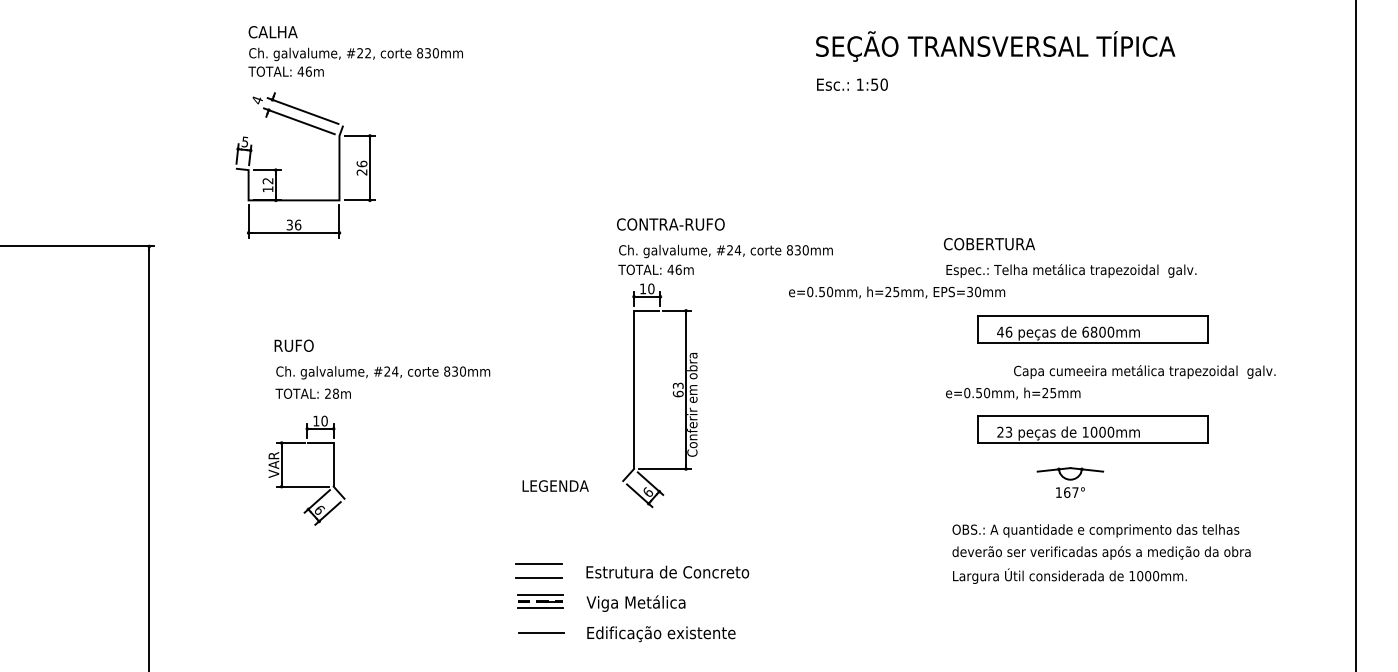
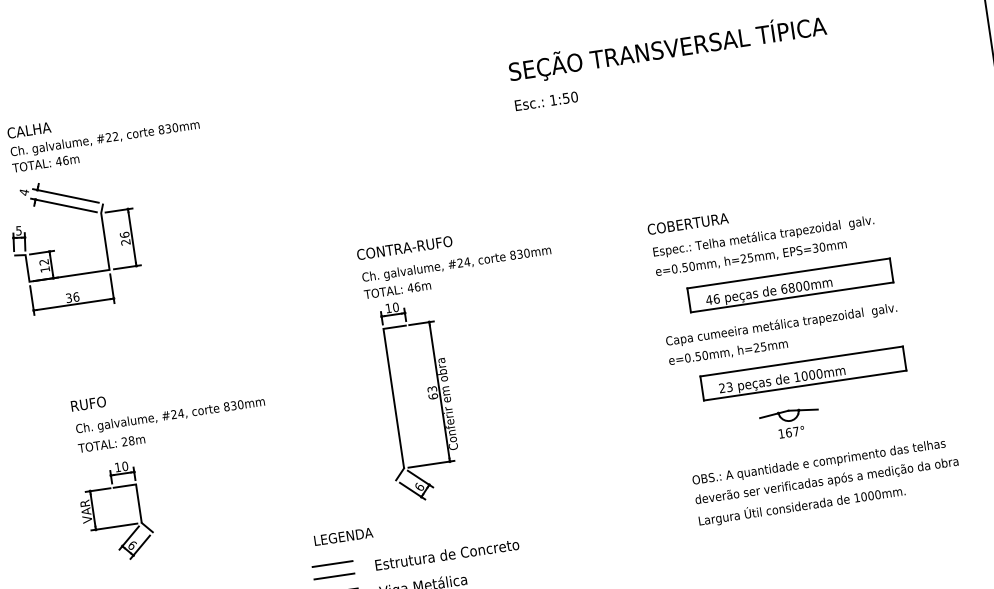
text: (897, 292) -> (751, 258), moved
text: (1144, 371) -> (781, 324), moved
text: (555, 485) -> (343, 536), moved

